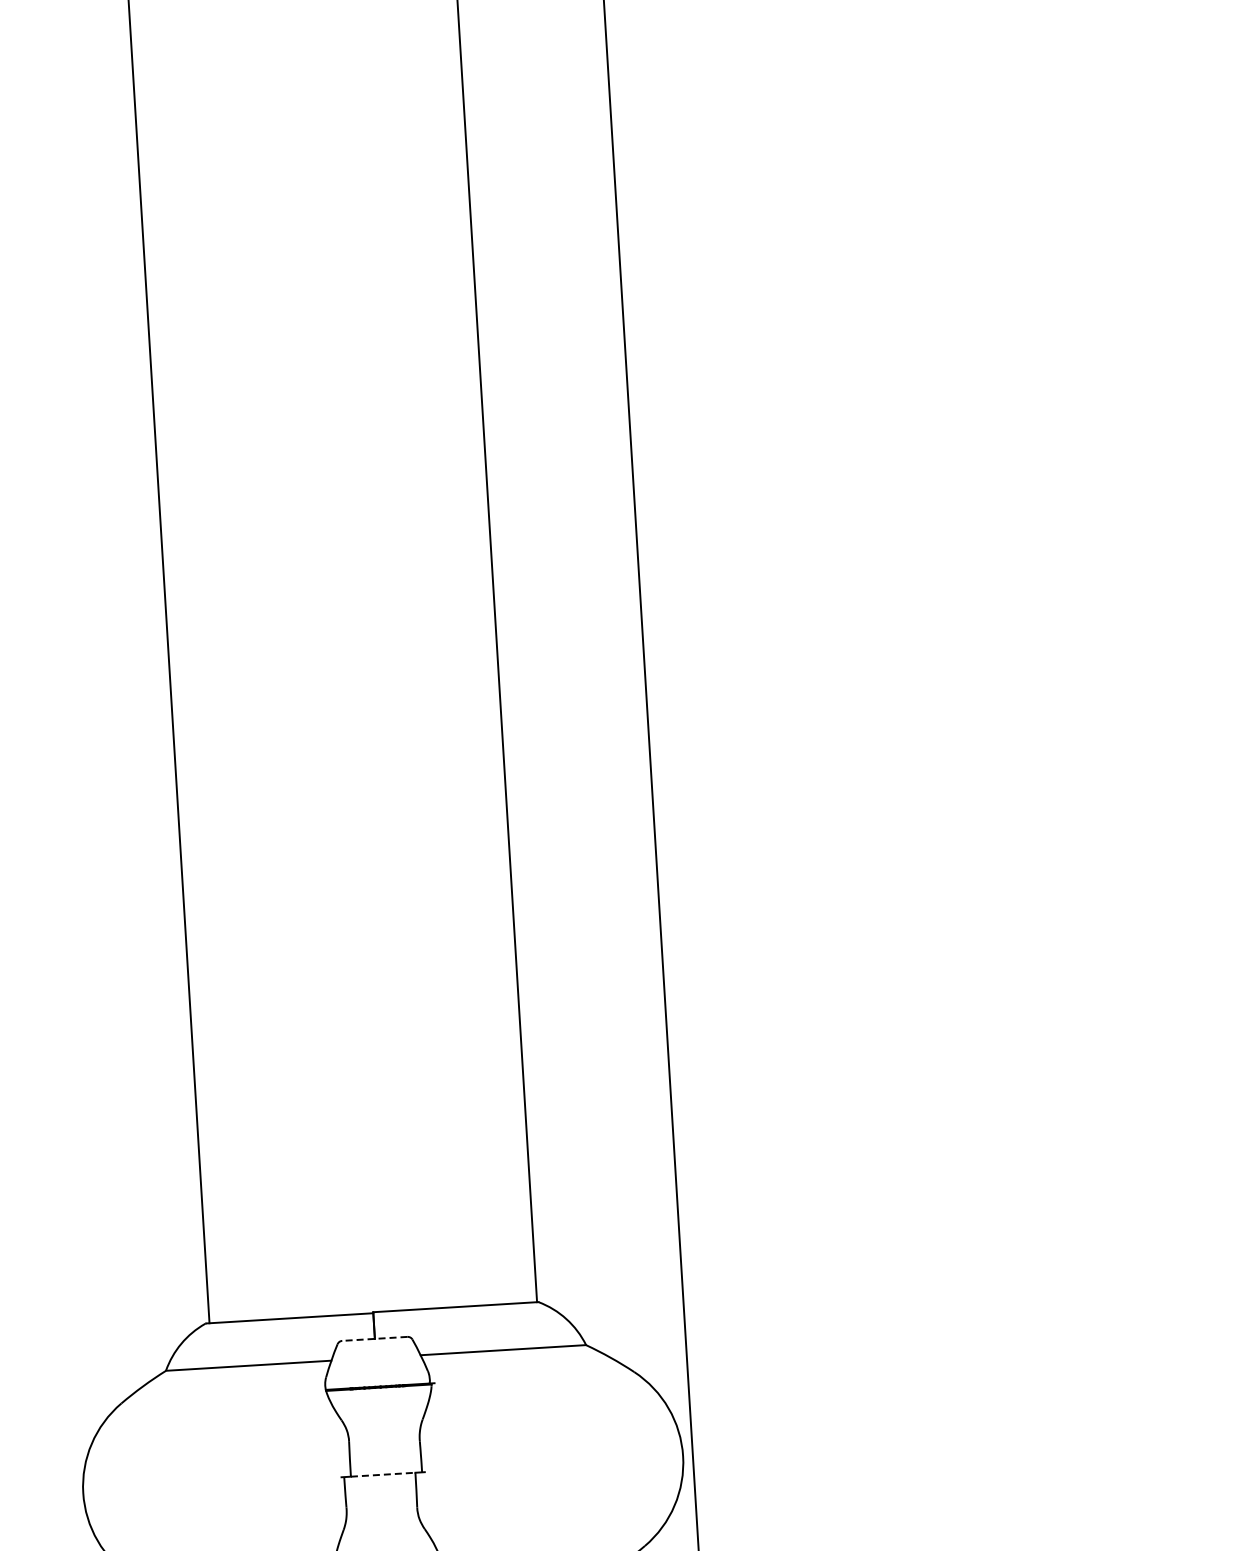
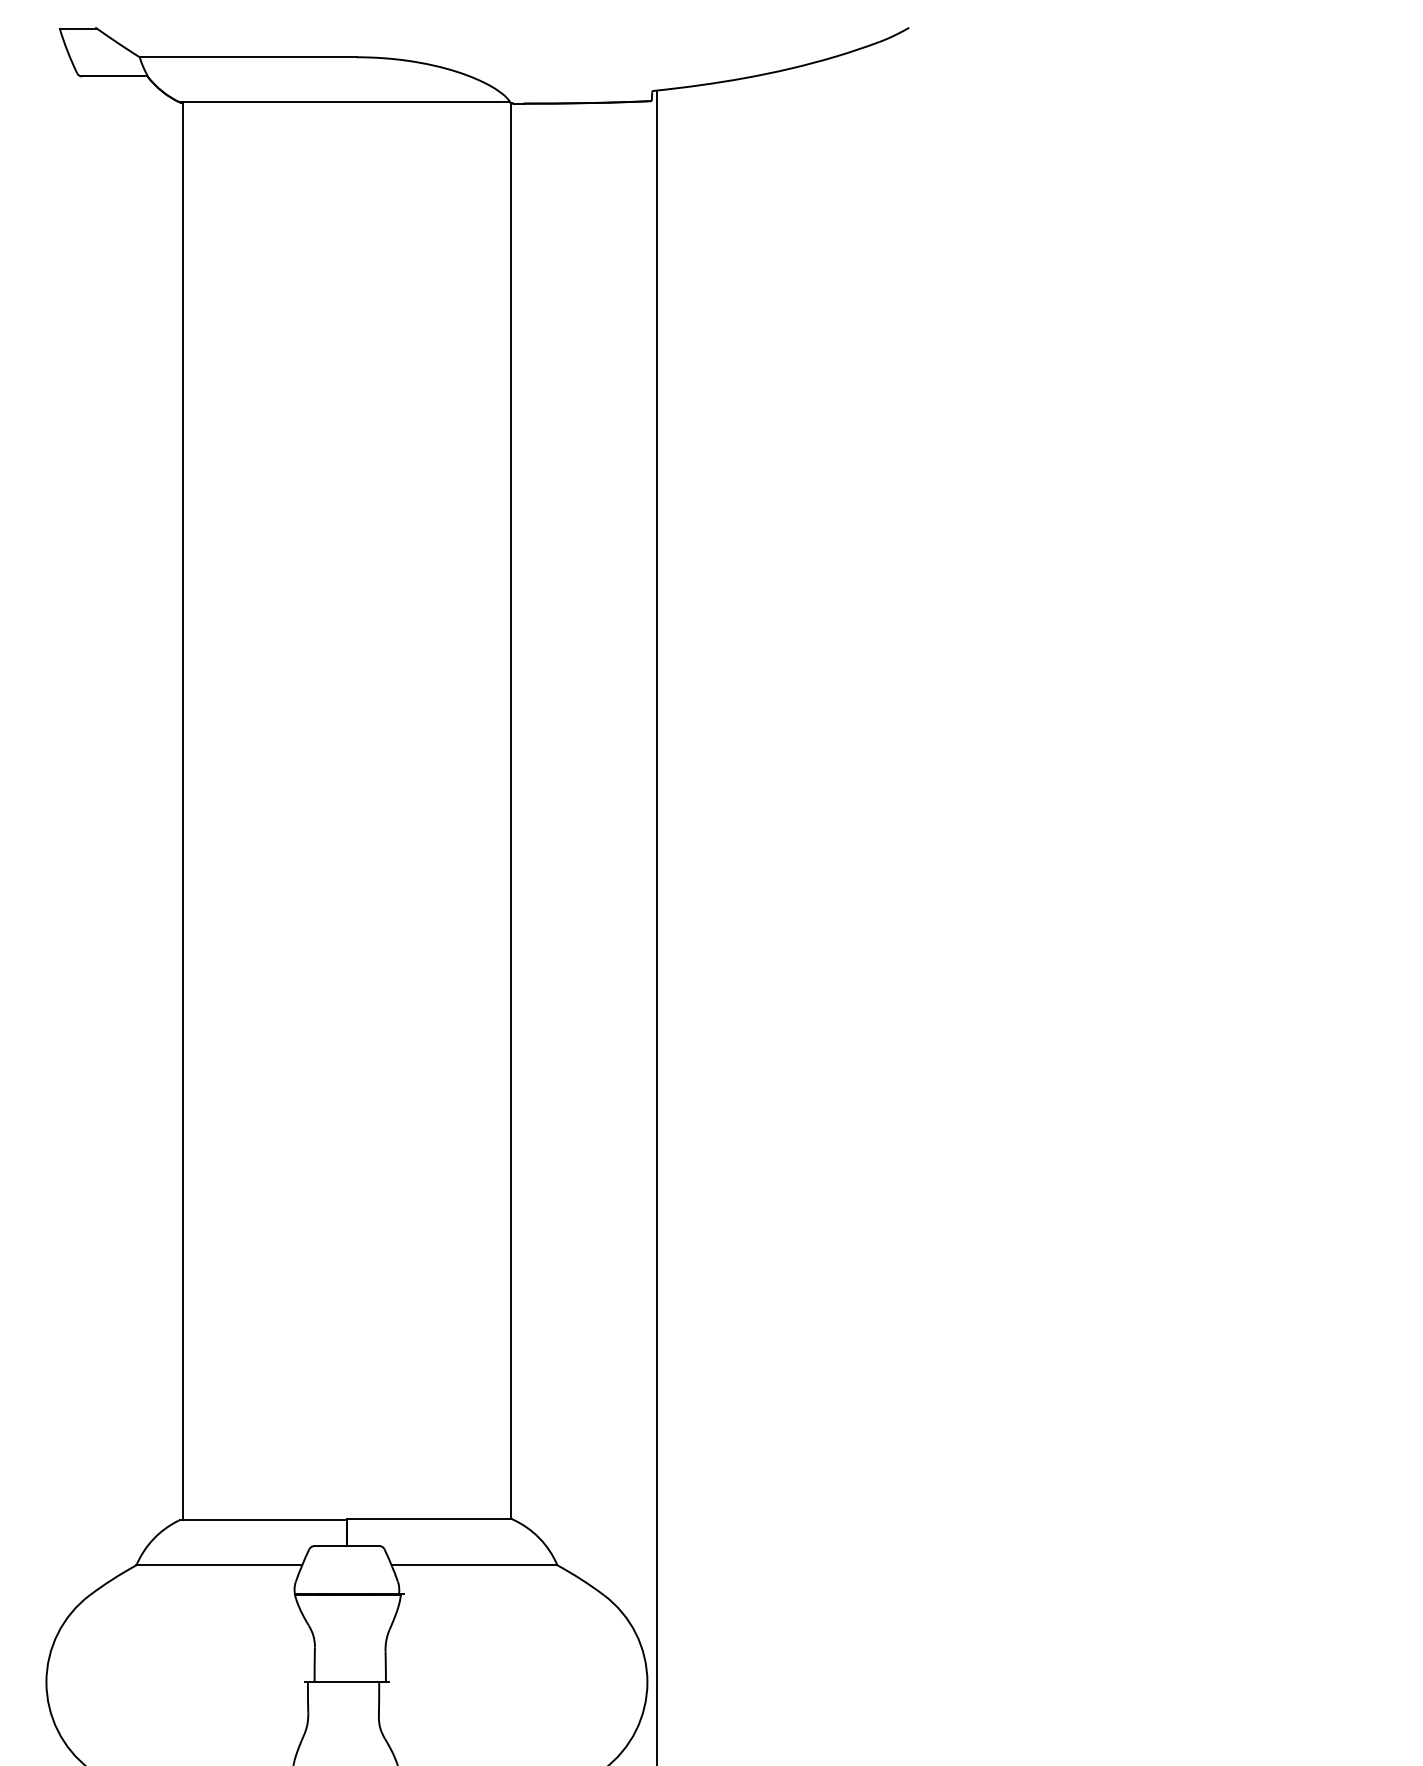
line: (374, 1339) -> (346, 1546), dashed -> solid
line: (383, 1474) -> (347, 1682), dashed -> solid

